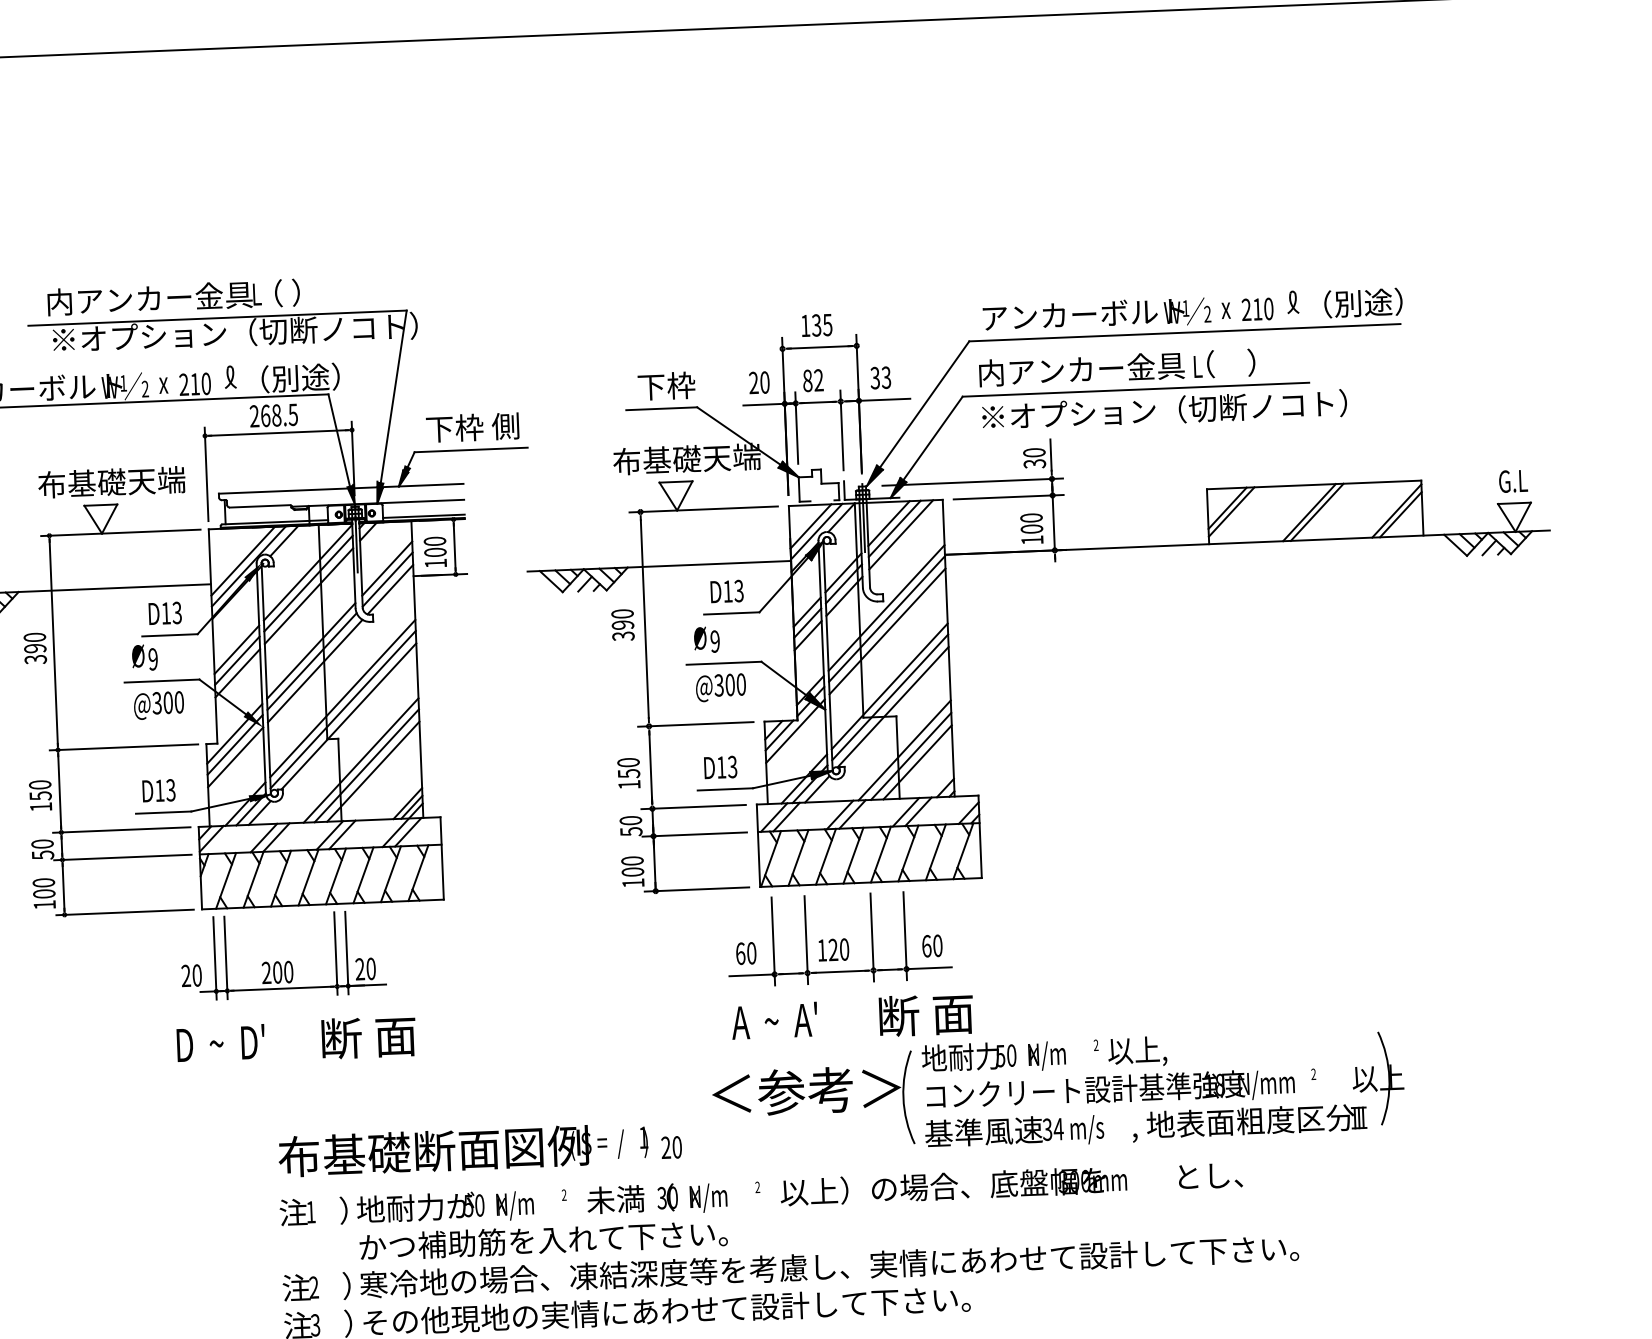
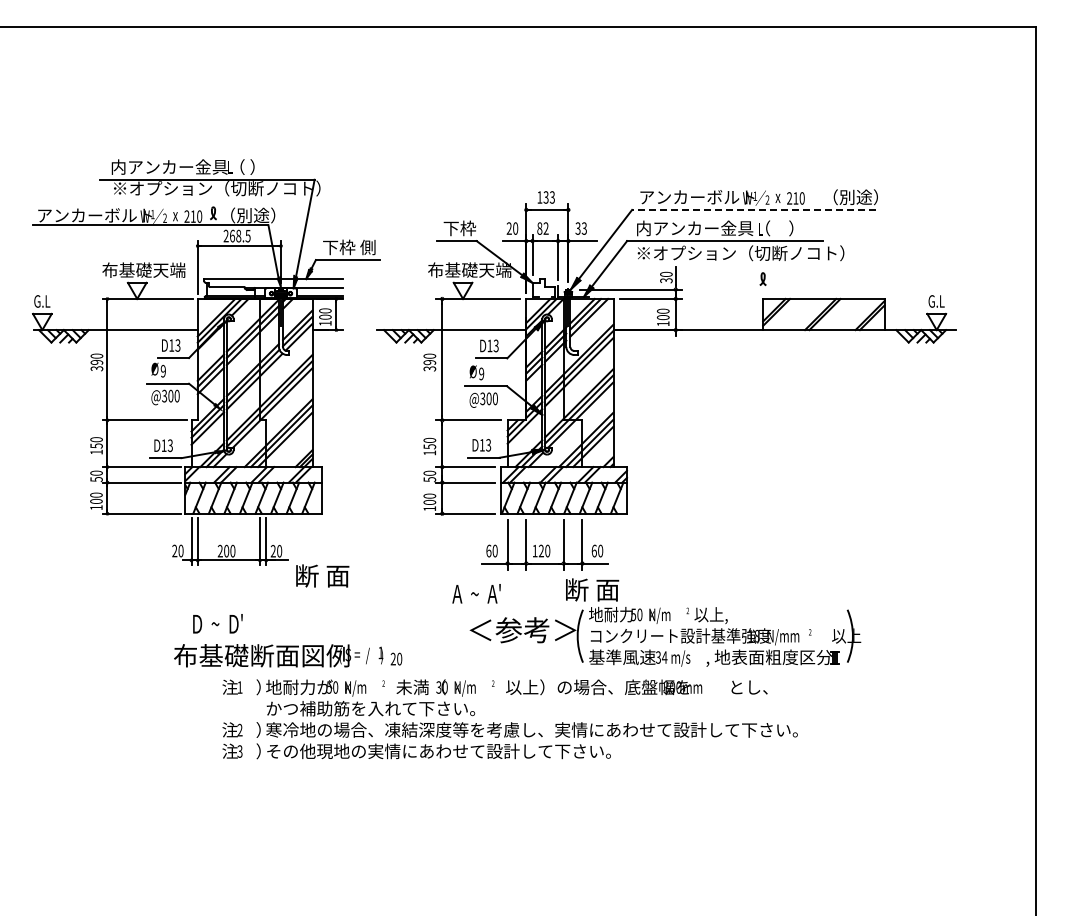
part: (1291, 301) -> (762, 278), moved
text: (827, 323) -> (552, 196), 135 -> 133
line: (1183, 331) -> (753, 209), solid -> dashed
text: (774, 1020) -> (476, 593), moved
text: (368, 1036) -> (322, 575), moved
text: (220, 1042) -> (217, 623), moved
text: (480, 1148) -> (288, 655), moved

